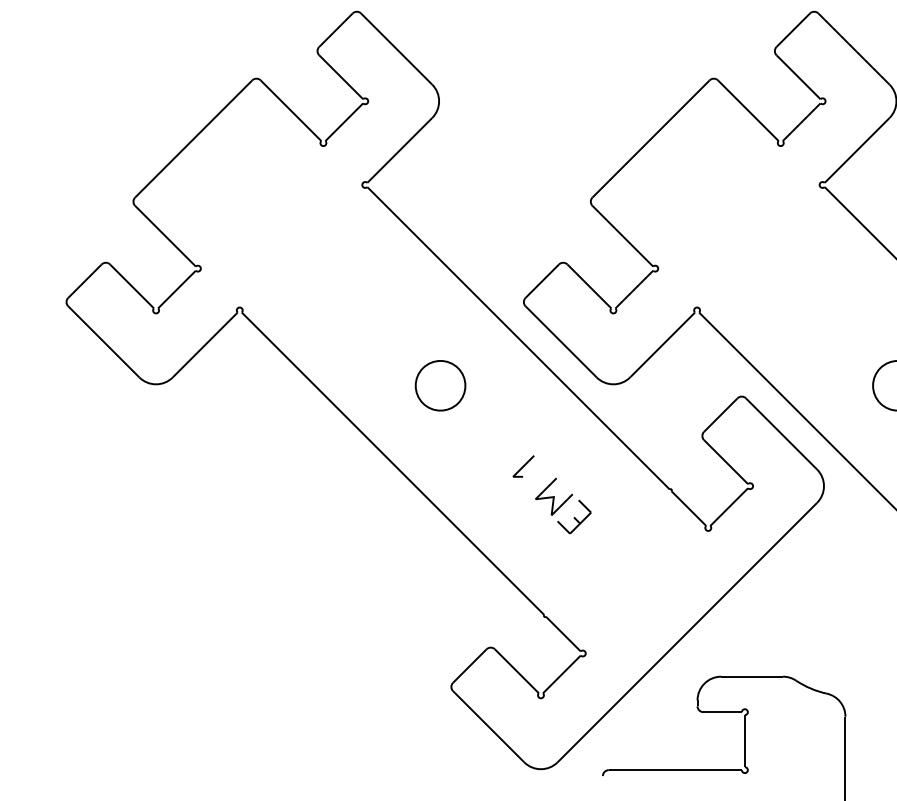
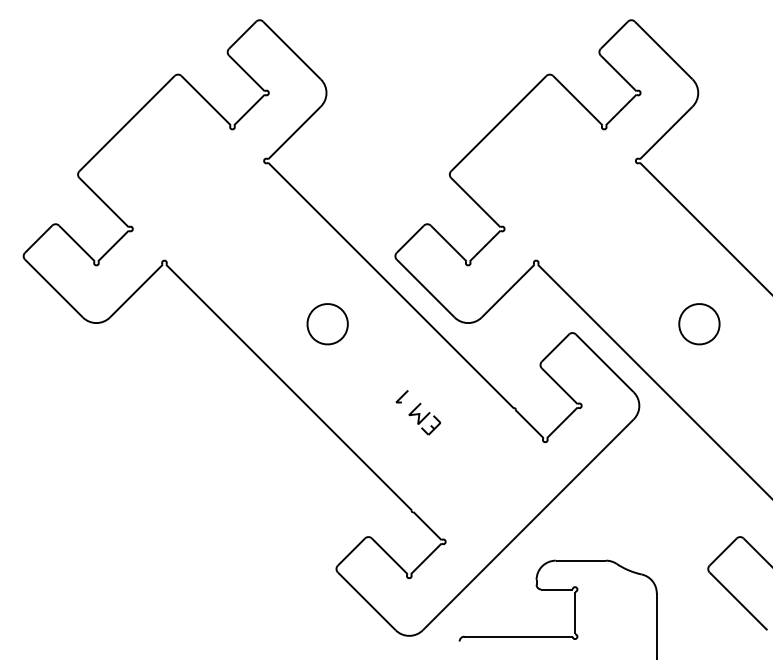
part: (552, 494) -> (418, 412), size x0.7

